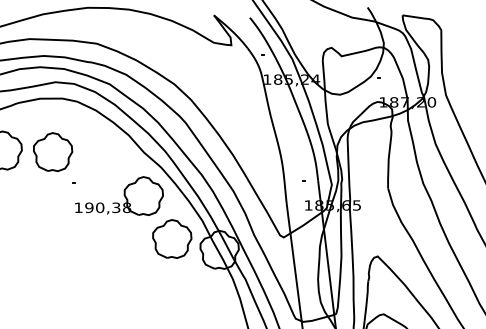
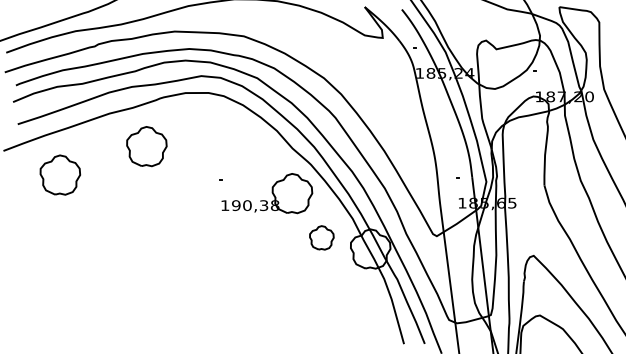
part: (52, 151) -> (198, 147), removed
part: (171, 238) -> (321, 237), size x0.6

